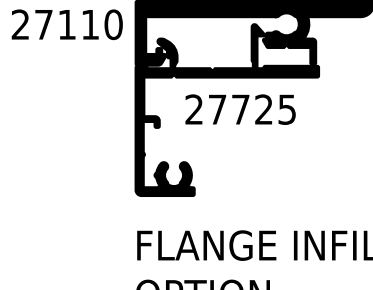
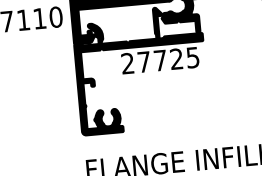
text: (240, 109) -> (160, 60), moved

